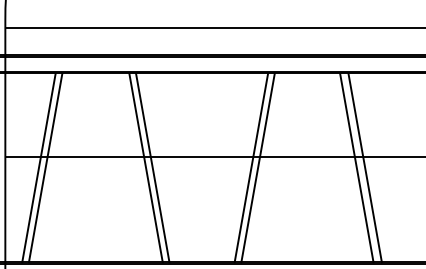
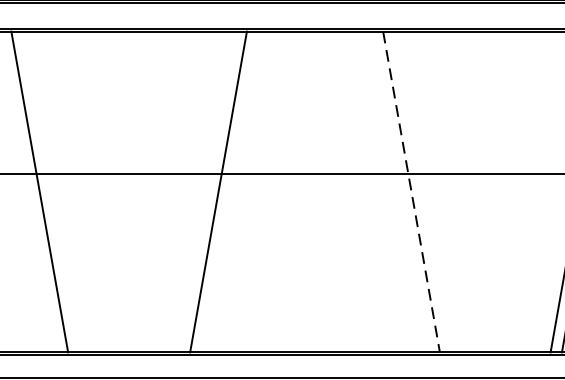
line: (152, 167) -> (50, 191), removed
line: (257, 167) -> (228, 191), removed
line: (356, 167) -> (396, 191), removed
line: (365, 167) -> (412, 191), solid -> dashed

